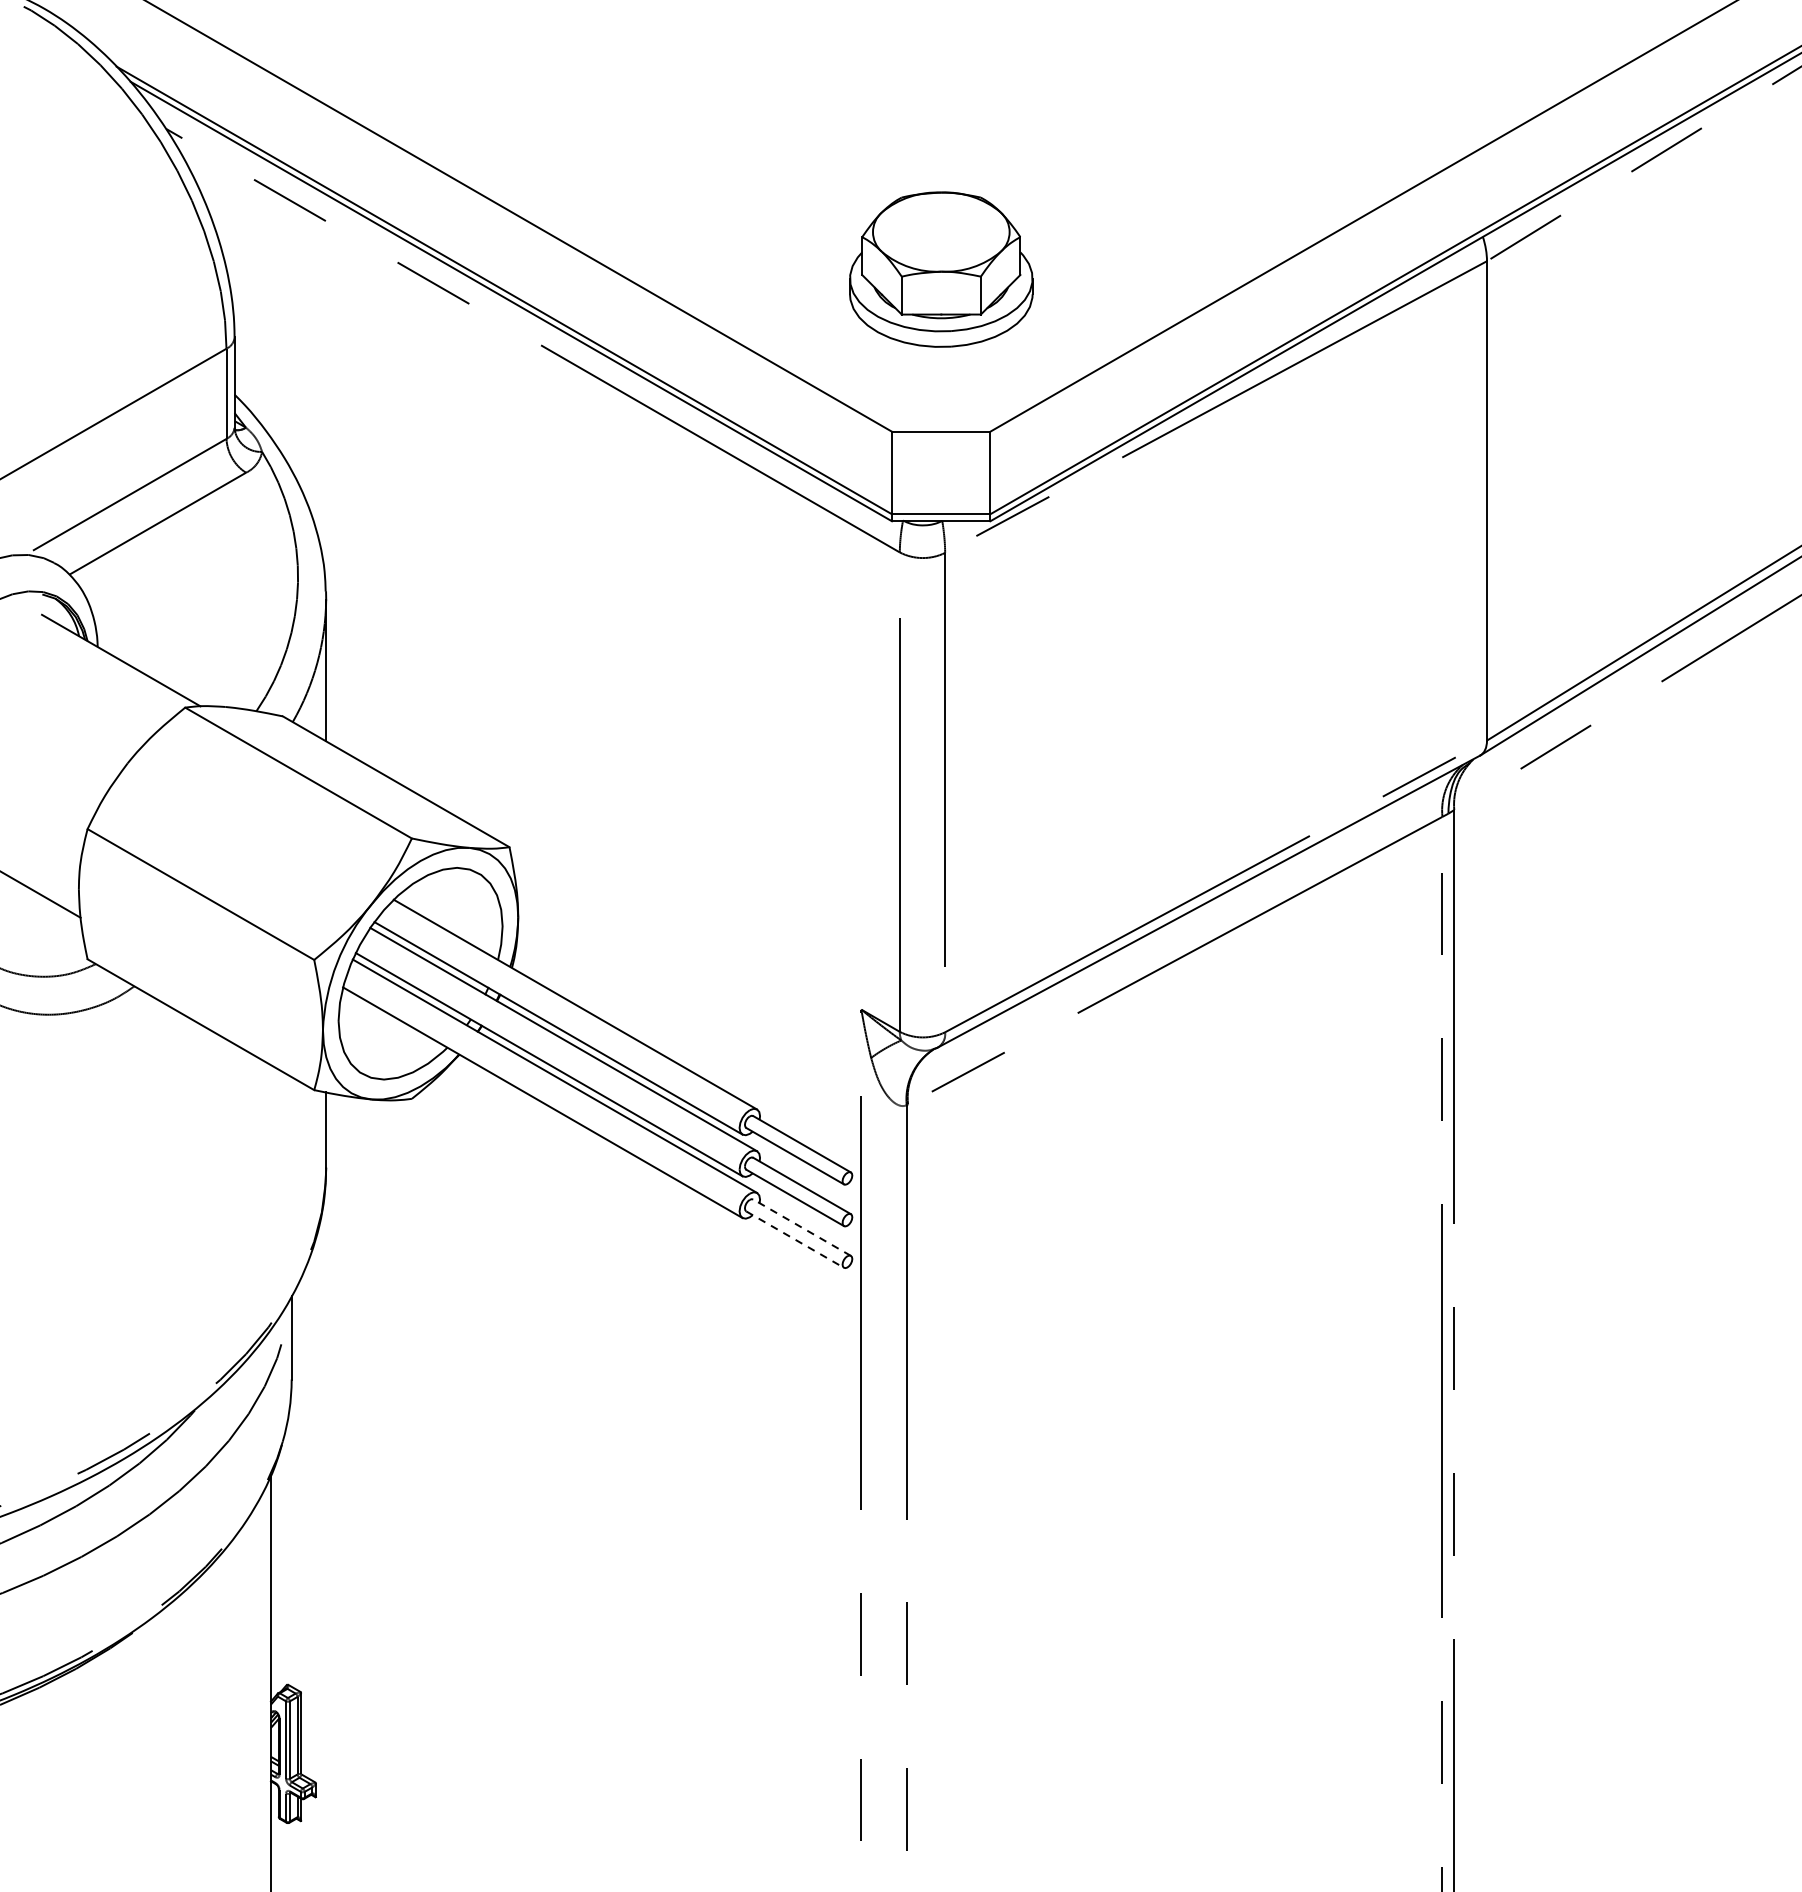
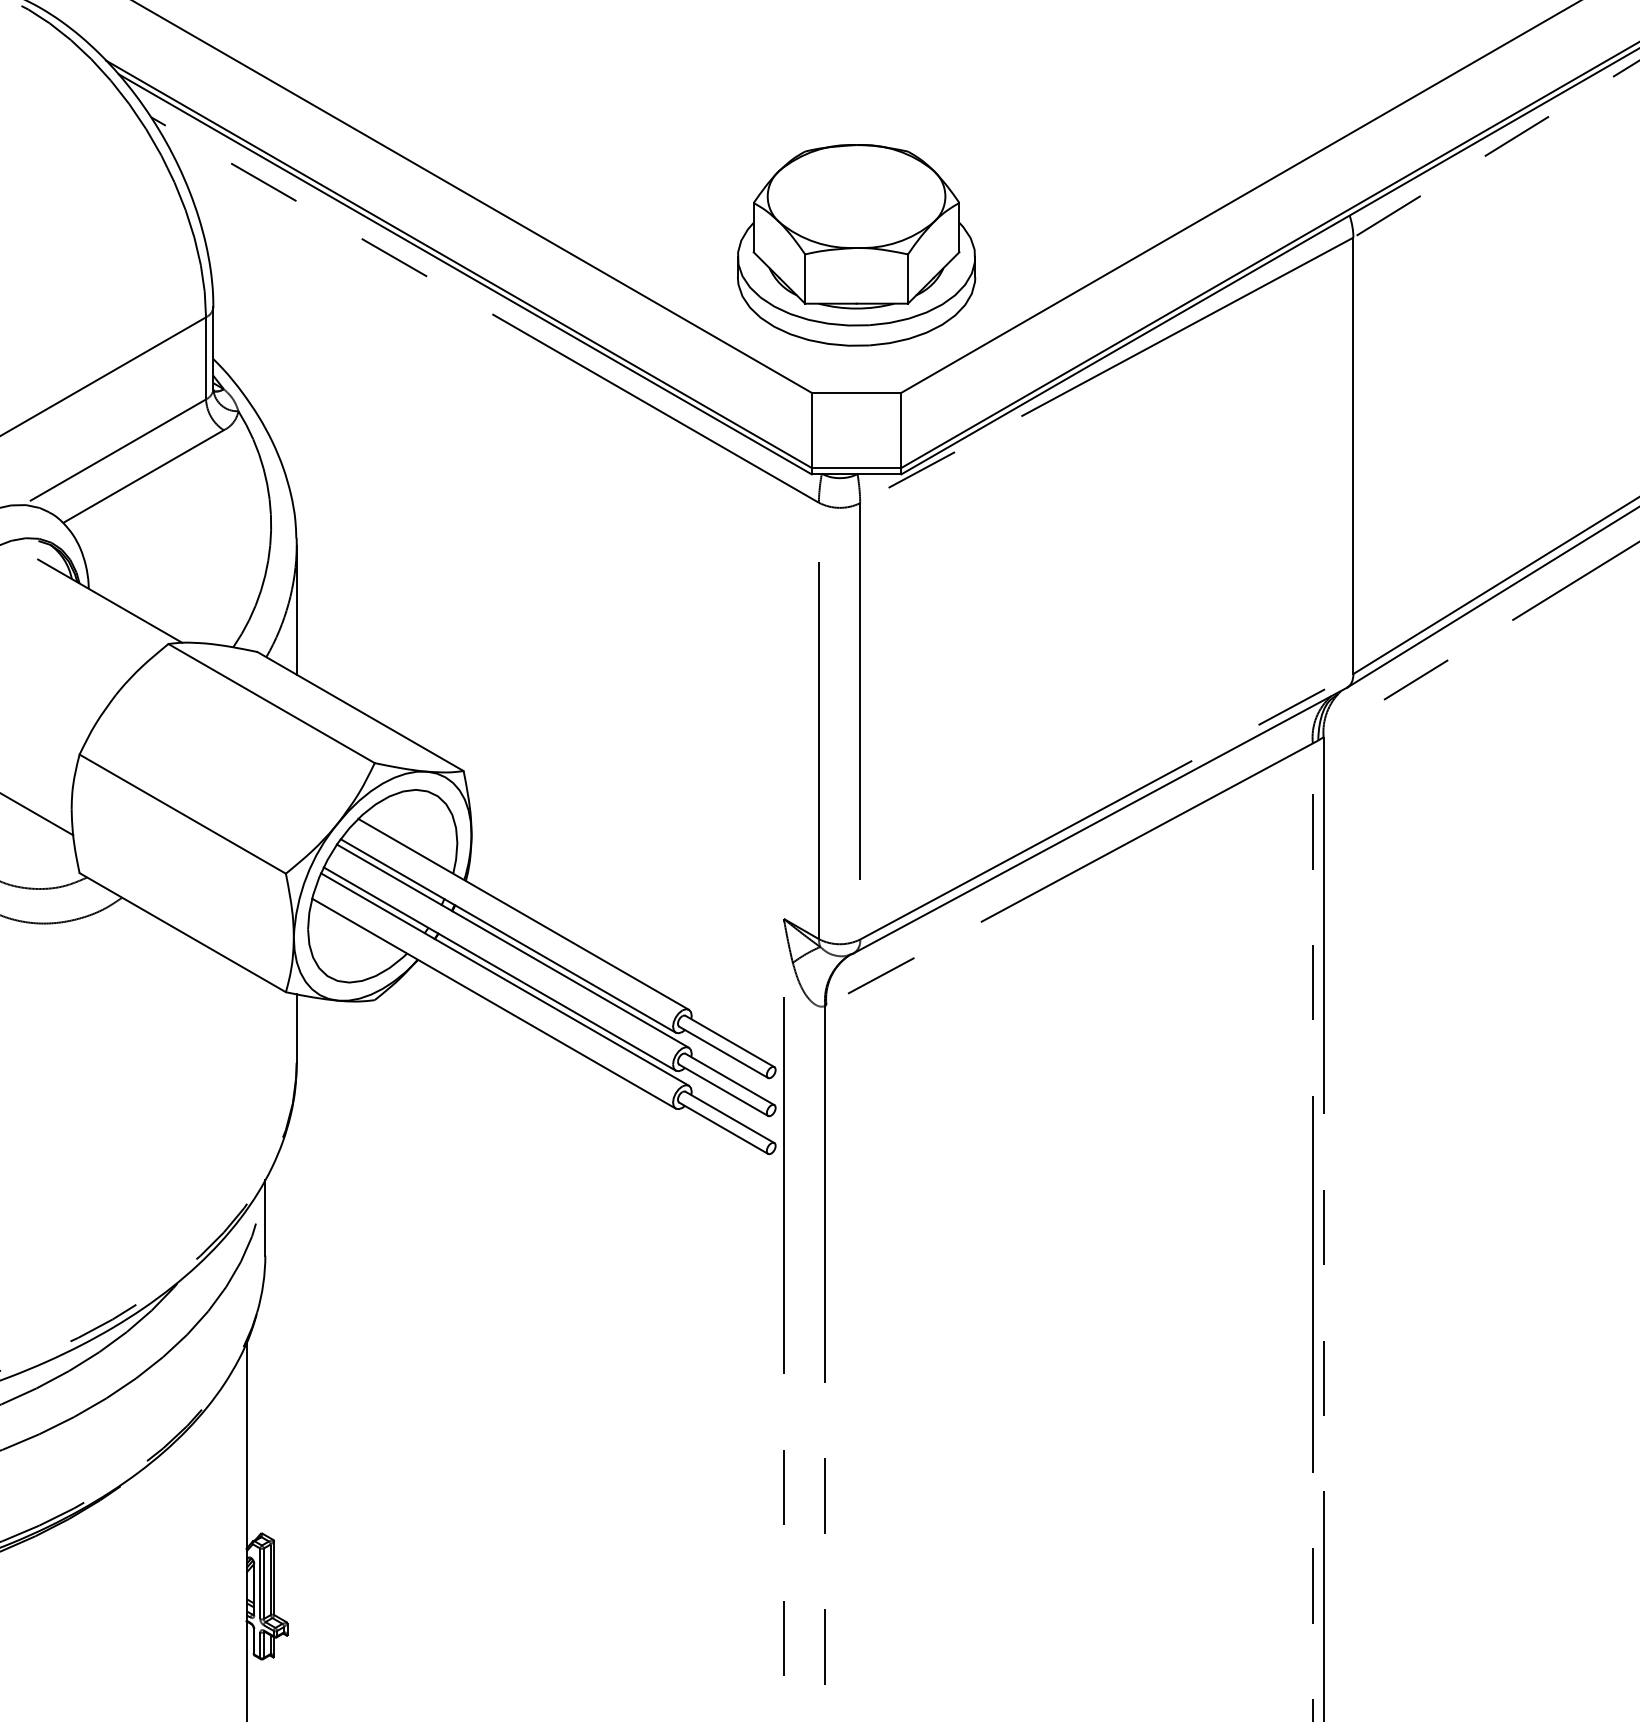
part: (941, 269) -> (856, 245), size x1.43
line: (801, 1227) -> (729, 1117), dashed -> solid
line: (796, 1239) -> (724, 1128), dashed -> solid

